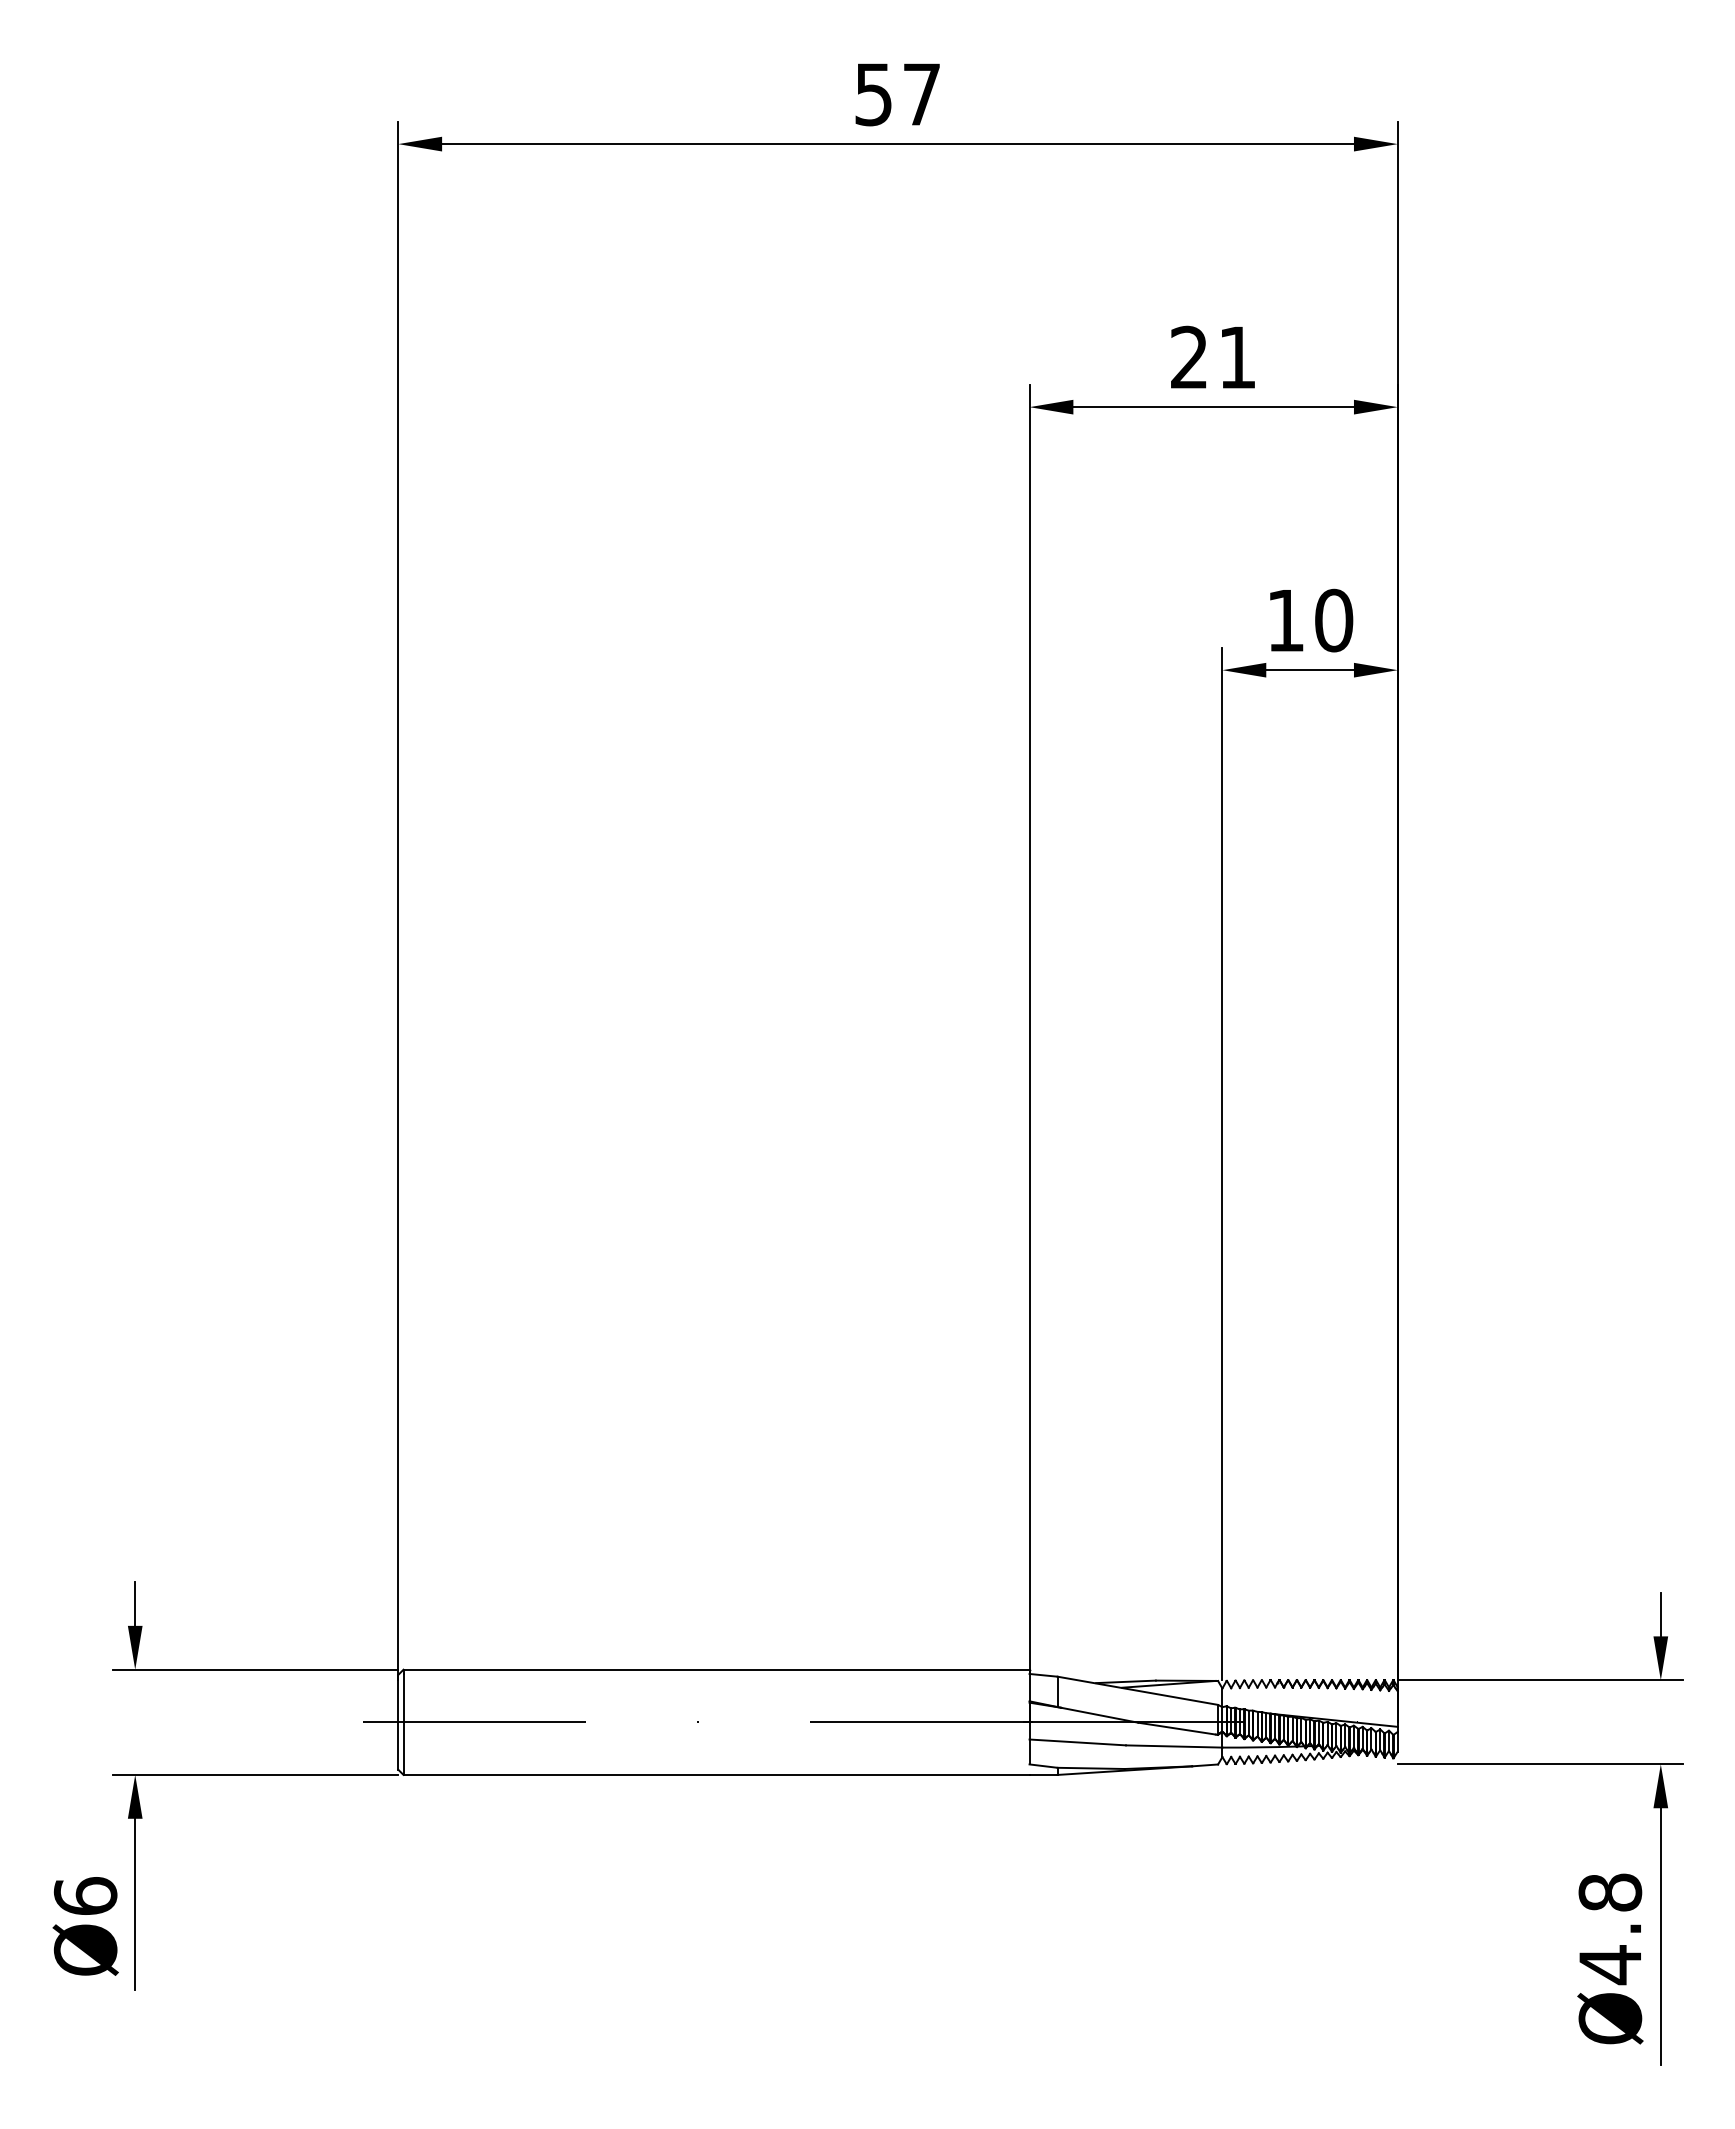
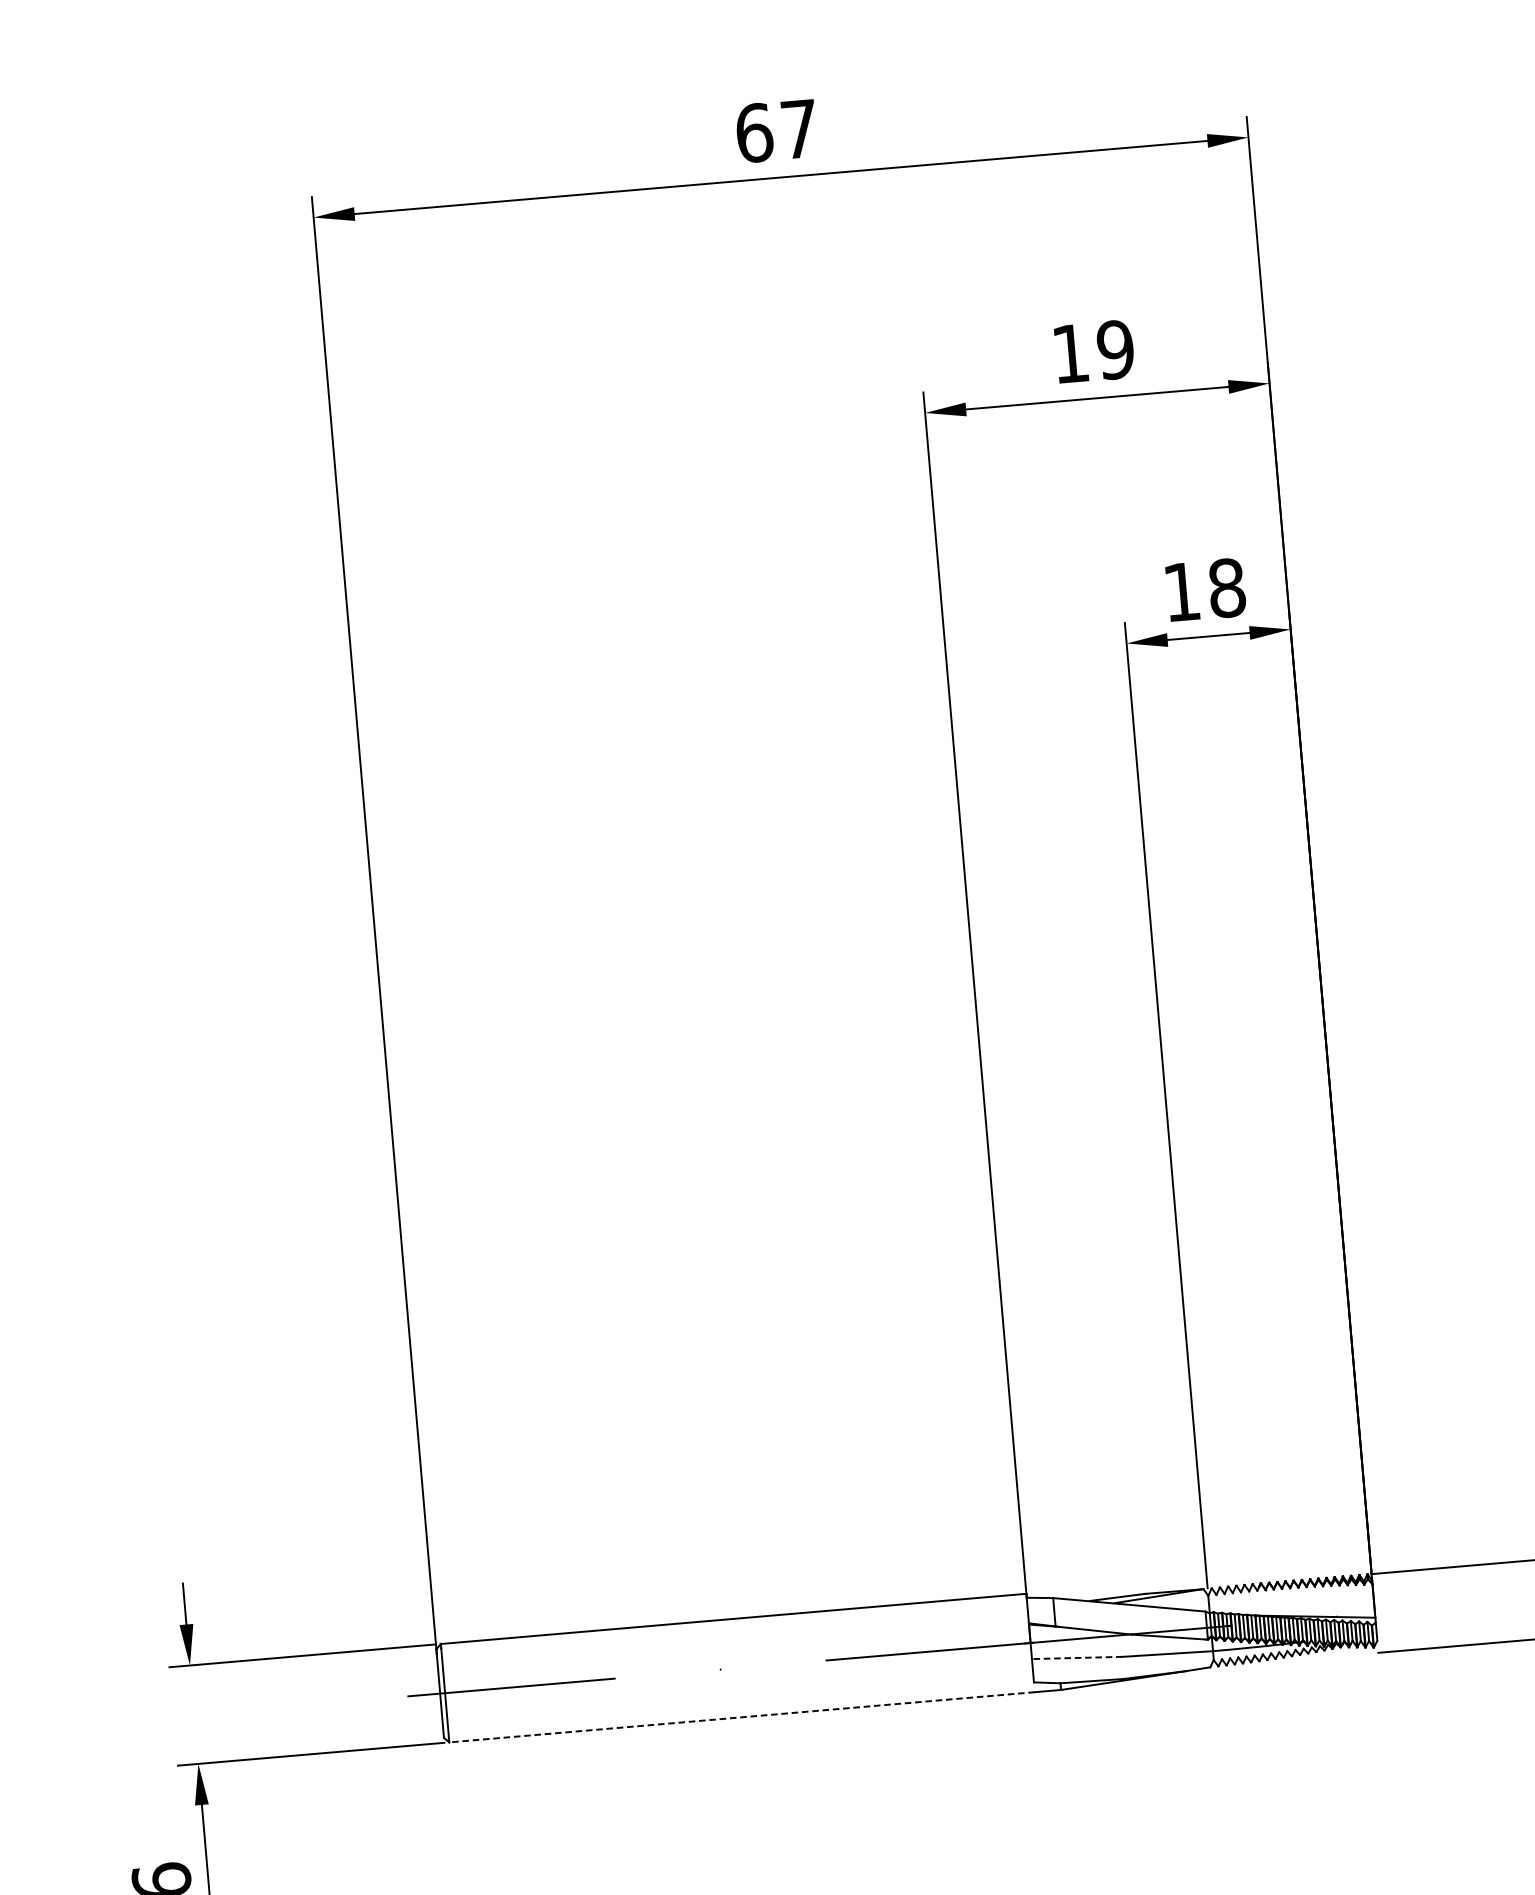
text: (874, 94) -> (755, 132), 57 -> 67
text: (1213, 357) -> (1093, 351), 21 -> 19
text: (1334, 620) -> (1227, 588), 10 -> 18
line: (1077, 1742) -> (1077, 1658), solid -> dashed
line: (716, 1774) -> (742, 1716), solid -> dashed

